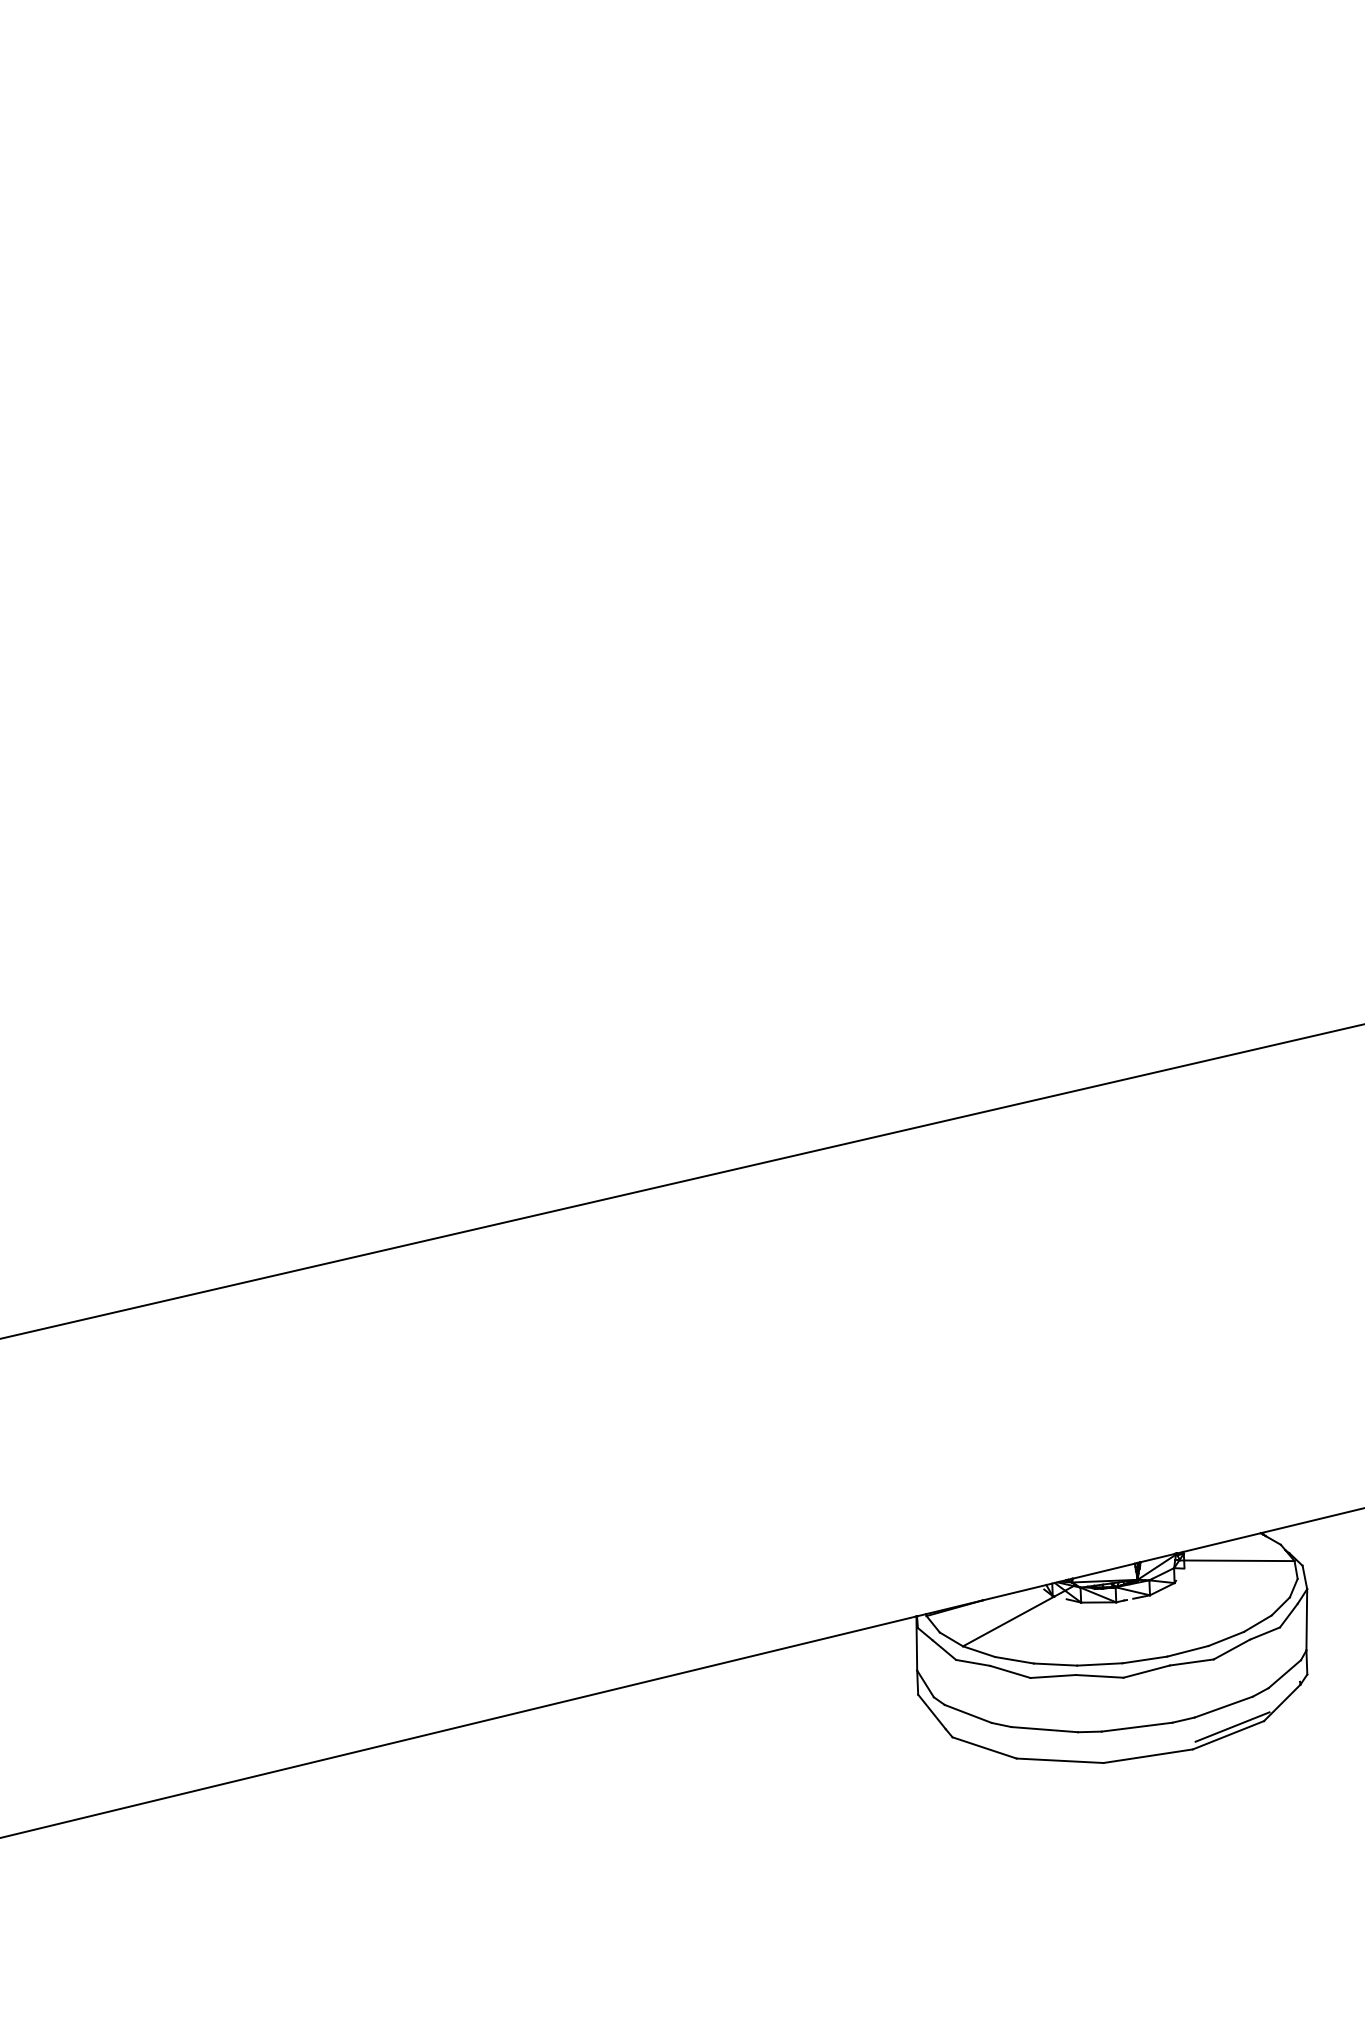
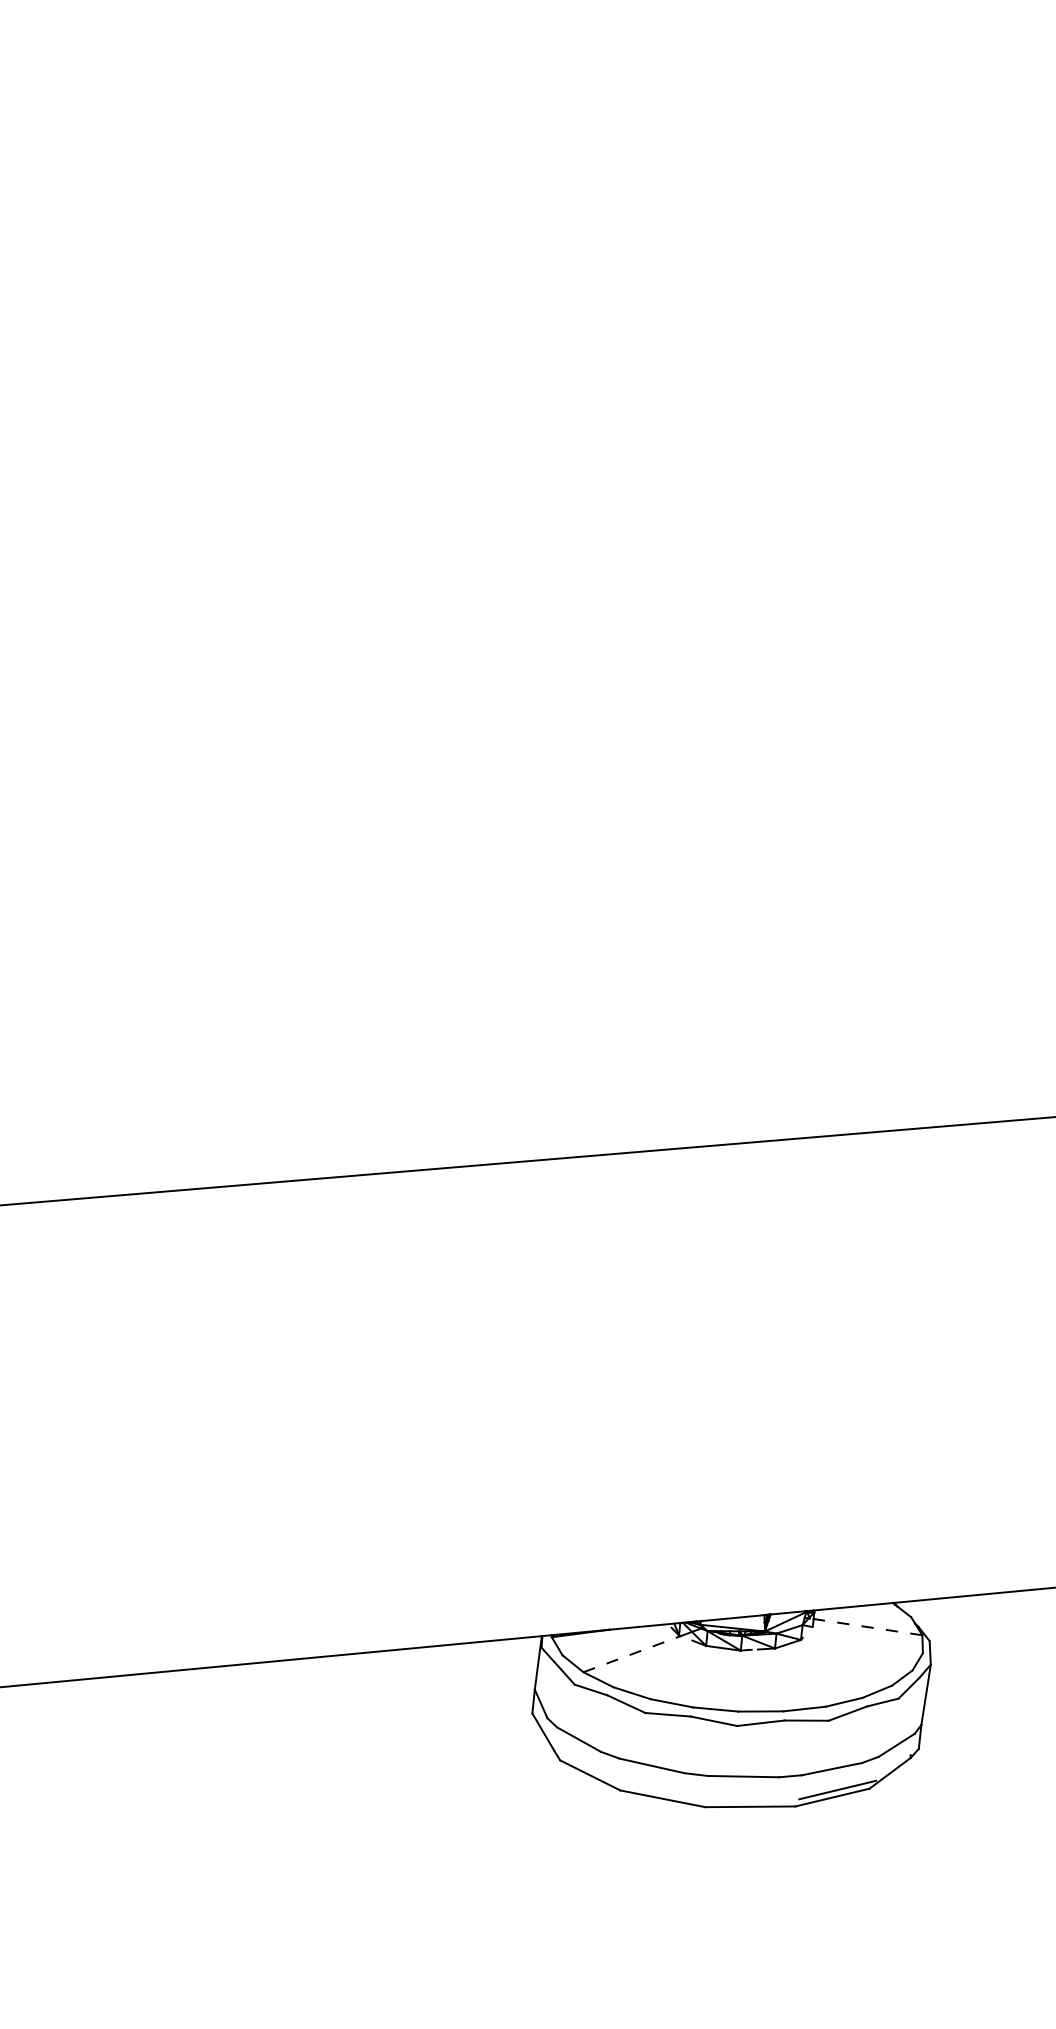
line: (1236, 1560) -> (865, 1626), solid -> dashed
line: (1009, 1621) -> (632, 1654), solid -> dashed

